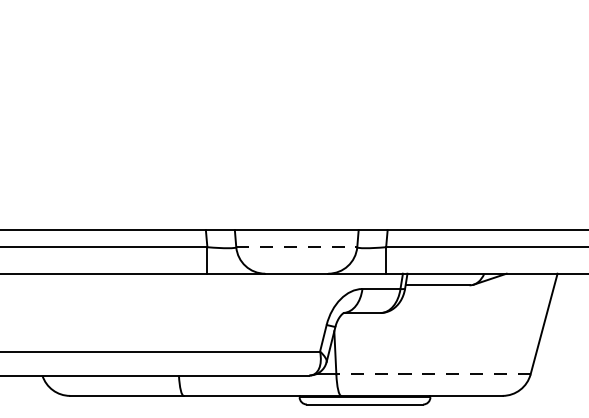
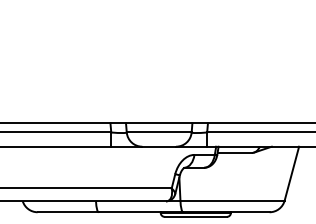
line: (297, 247) -> (159, 132), dashed -> solid
line: (433, 373) -> (232, 200), dashed -> solid

